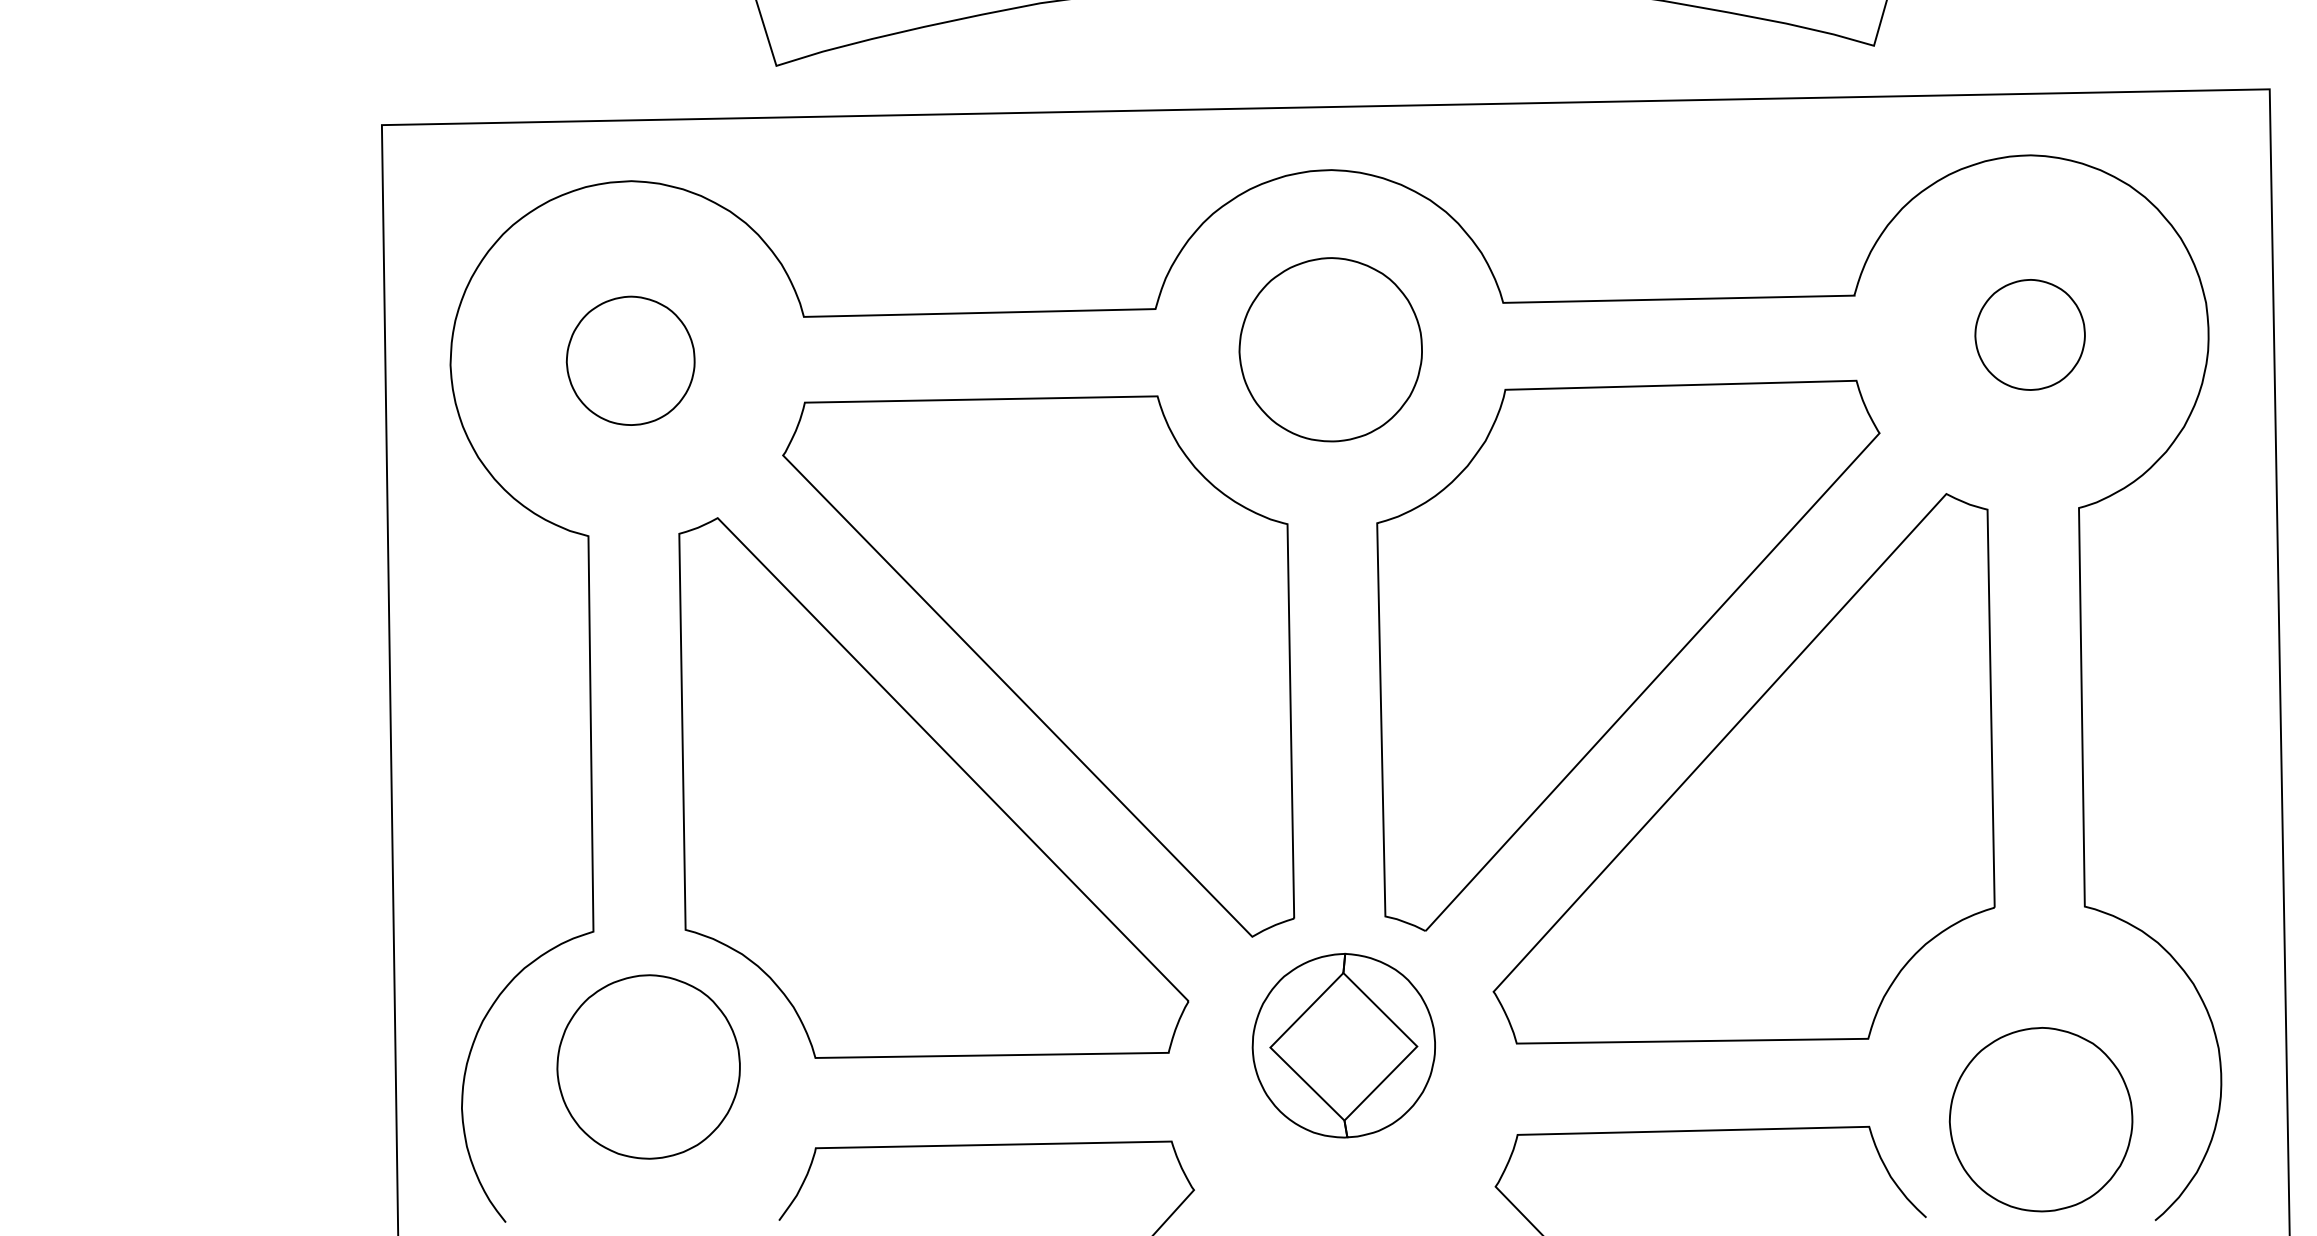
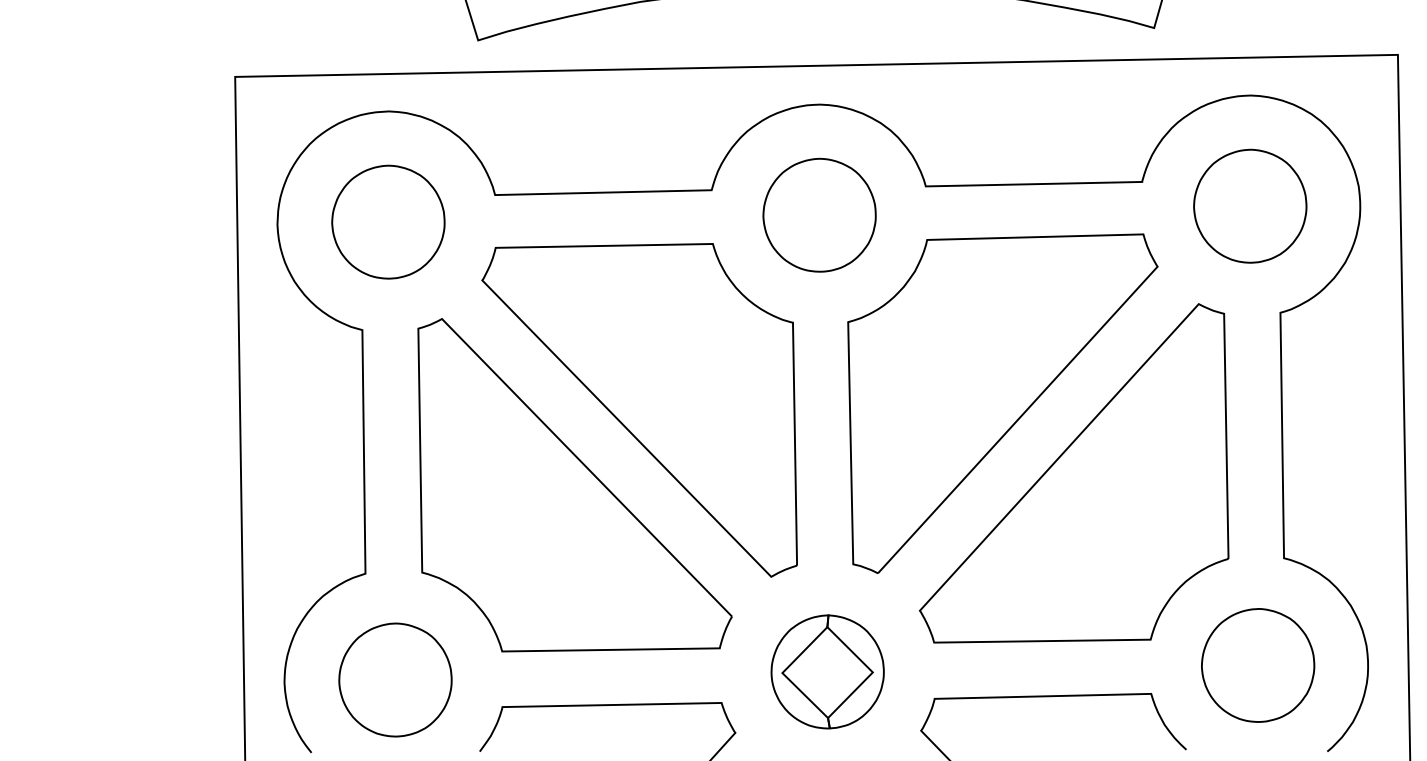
part: (2030, 333) -> (1250, 205), size x1.67
part: (630, 359) -> (388, 221), size x1.43
part: (1343, 1045) -> (827, 671), moved
part: (648, 1066) -> (395, 679), moved
part: (2041, 1119) -> (1258, 665), moved

